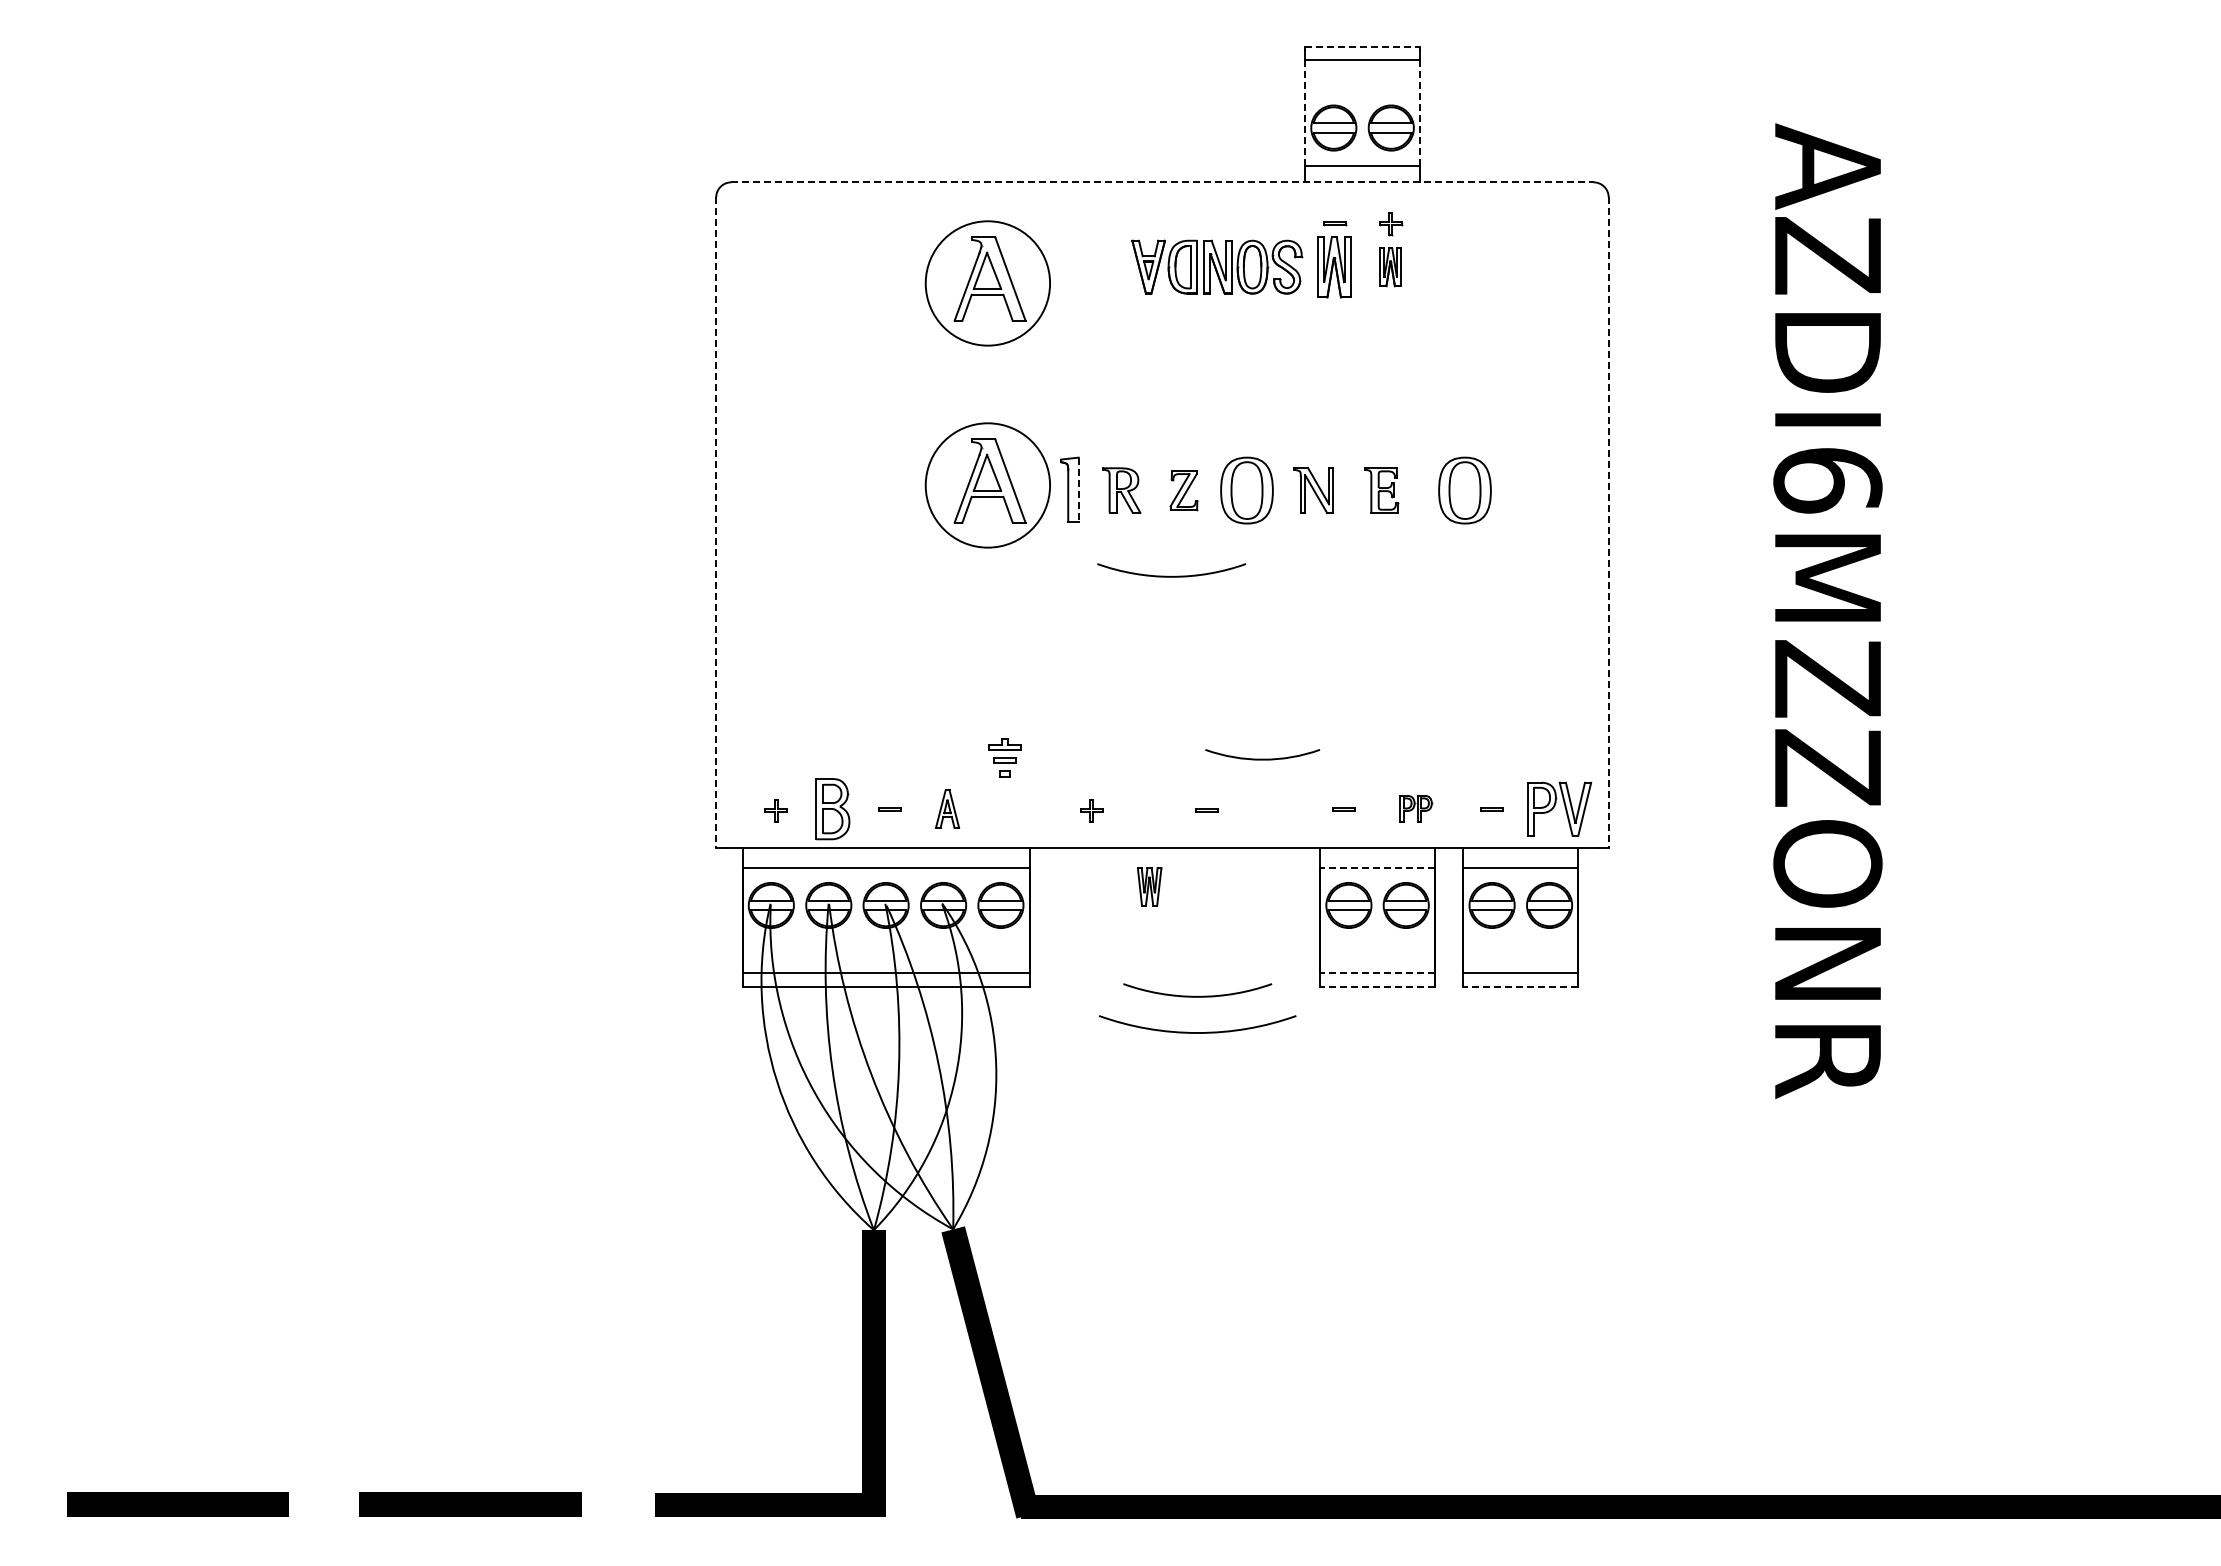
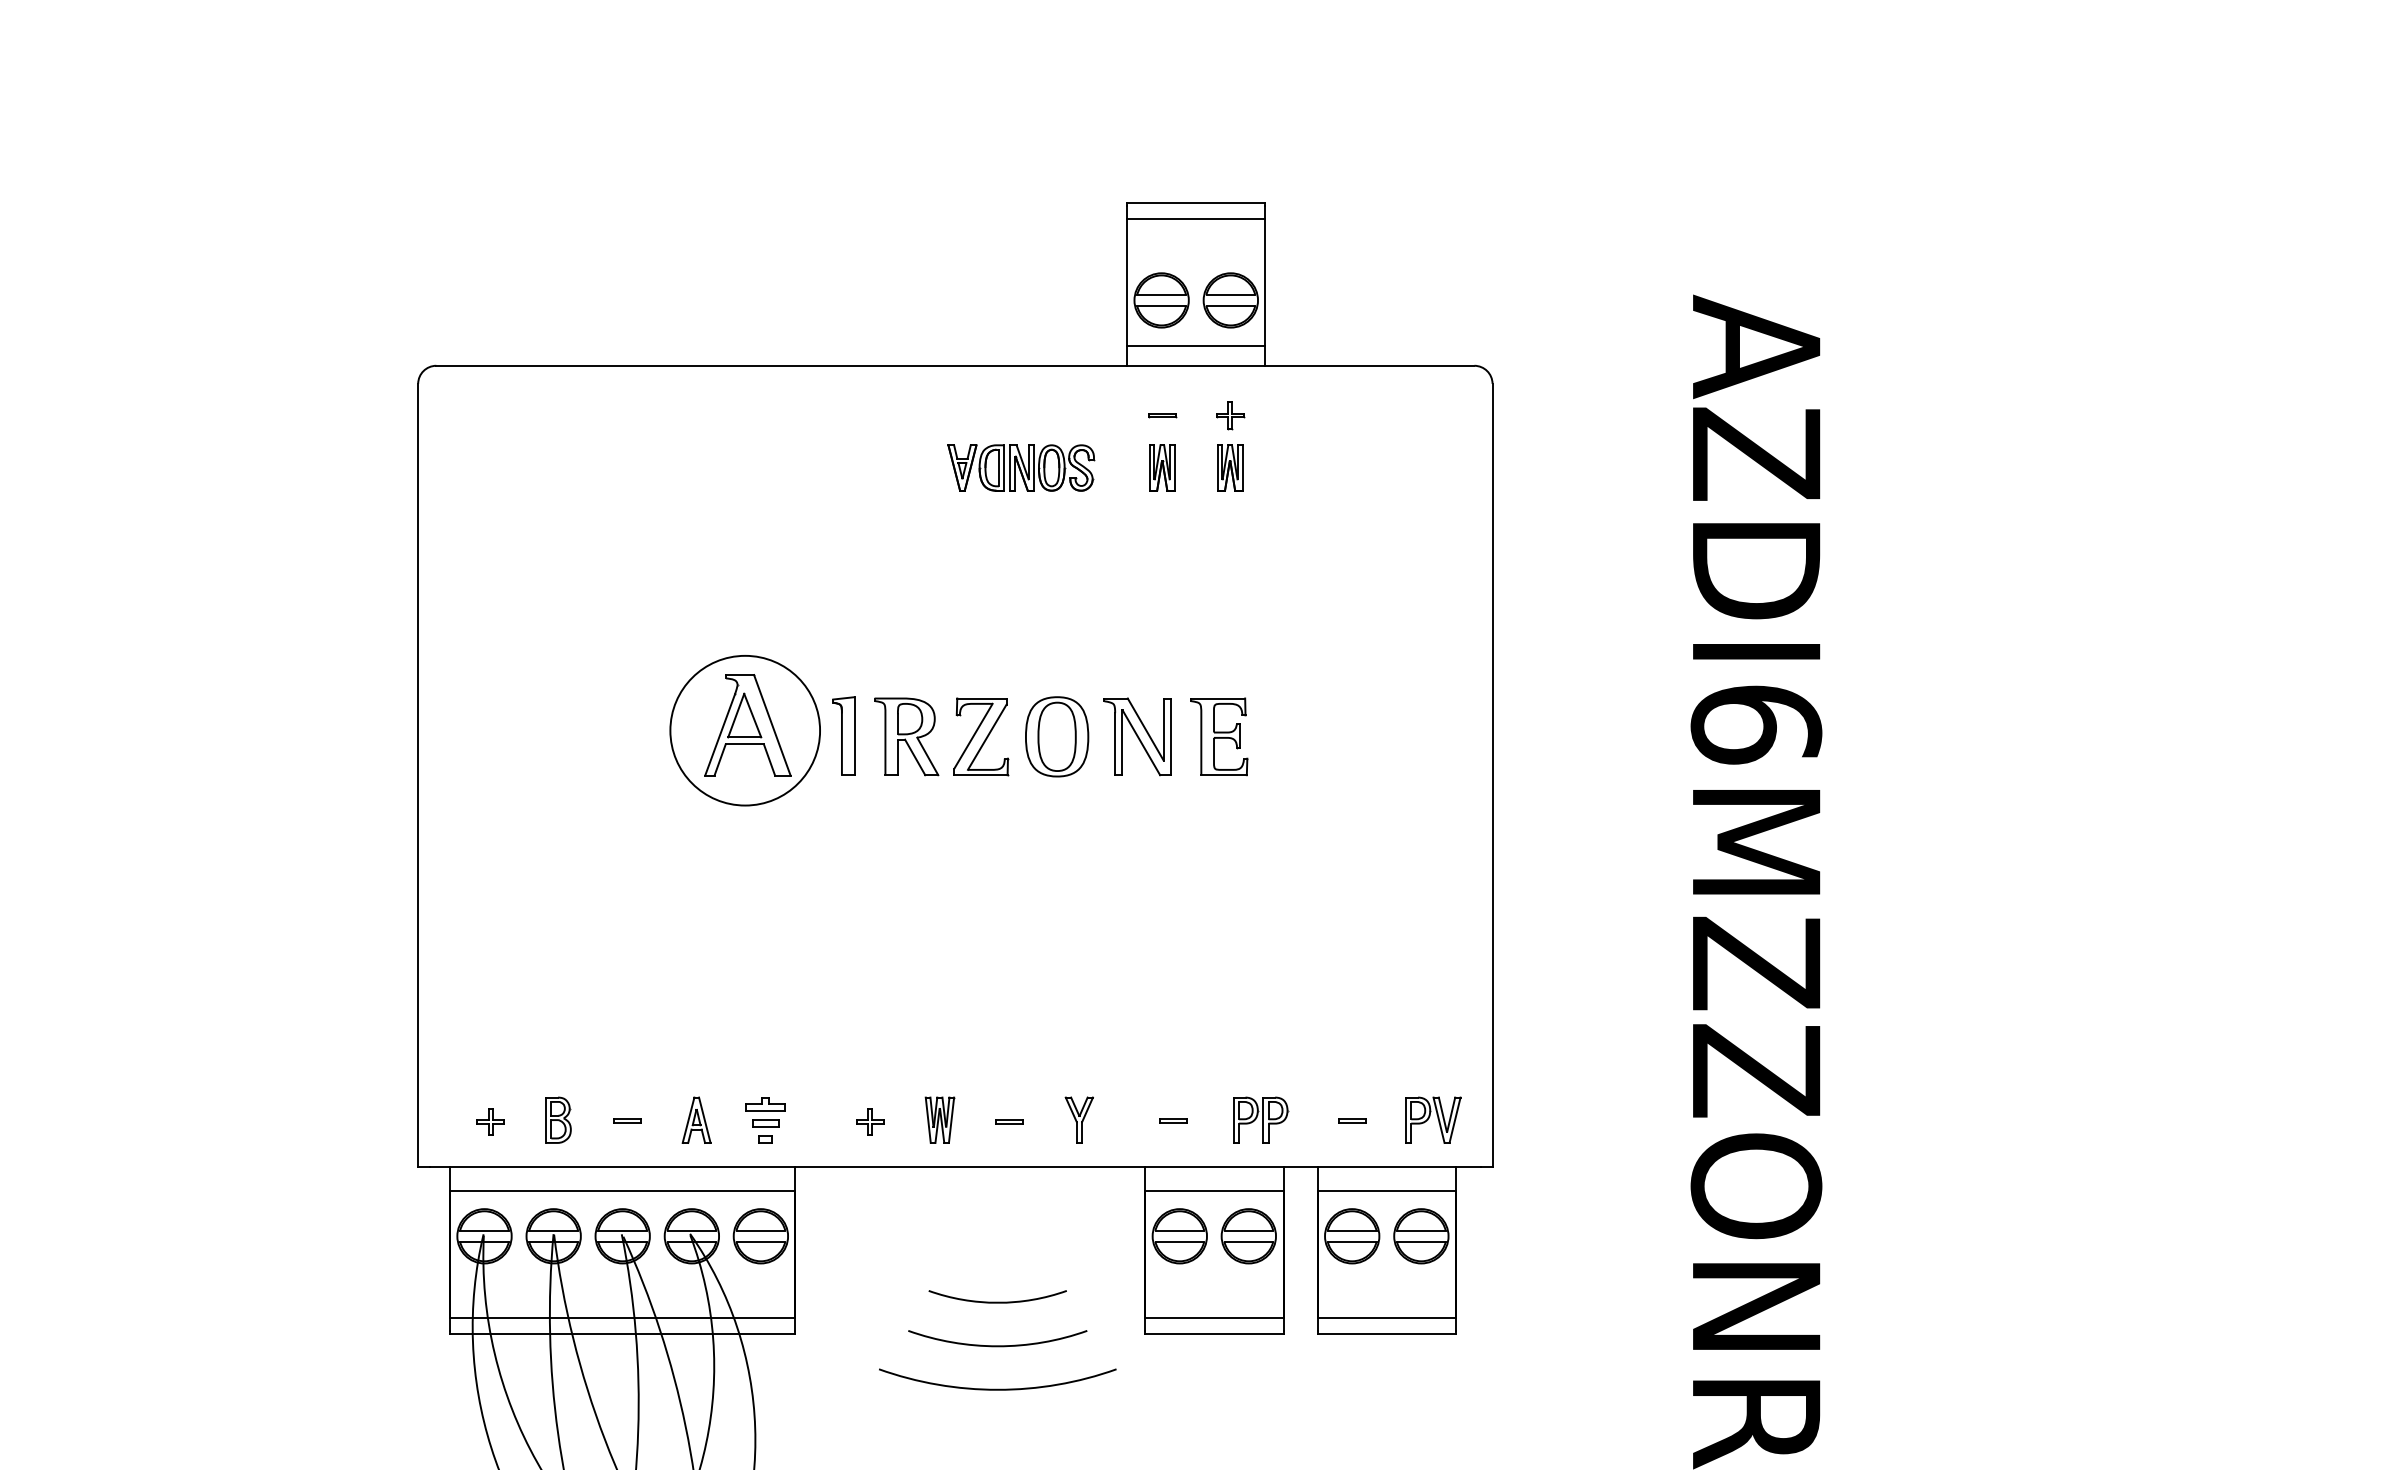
line: (1363, 46) -> (1197, 202), dashed -> solid
line: (1305, 113) -> (1127, 282), dashed -> solid
line: (1419, 113) -> (1264, 282), dashed -> solid
line: (1162, 182) -> (955, 365), dashed -> solid
part: (1217, 267) -> (1021, 468), size x0.71
part: (1334, 267) -> (1162, 468), size x0.62
part: (987, 283) -> (744, 487), removed
line: (1078, 490) -> (854, 736), dashed -> solid
part: (1121, 490) -> (906, 736), size x1.43
part: (1183, 490) -> (980, 736), size x1.67
part: (1313, 490) -> (1137, 736), size x1.43
part: (1381, 490) -> (1219, 736), size x1.43
part: (1464, 490) -> (1318, 736), removed
line: (716, 523) -> (418, 776), dashed -> solid
line: (1608, 523) -> (1492, 776), dashed -> solid
arc: (1171, 576) -> (966, 840), removed
part: (1004, 757) -> (765, 1119), moved
arc: (1262, 758) -> (997, 1301), moved
part: (832, 808) -> (558, 1119), size x0.62
part: (1265, 808) -> (1079, 1119), added
part: (1416, 808) -> (1261, 1119), size x1.43
part: (1559, 808) -> (1433, 1119), size x0.71
line: (1377, 867) -> (1214, 1190), dashed -> solid
part: (1149, 886) -> (939, 1119), moved
line: (1377, 973) -> (1214, 1318), dashed -> solid
line: (1377, 986) -> (1214, 1333), dashed -> solid
line: (1520, 986) -> (1386, 1333), dashed -> solid

